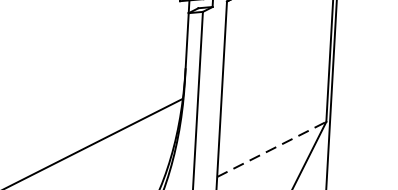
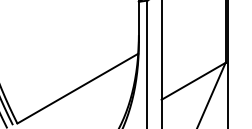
line: (271, 149) -> (193, 81), dashed -> solid

